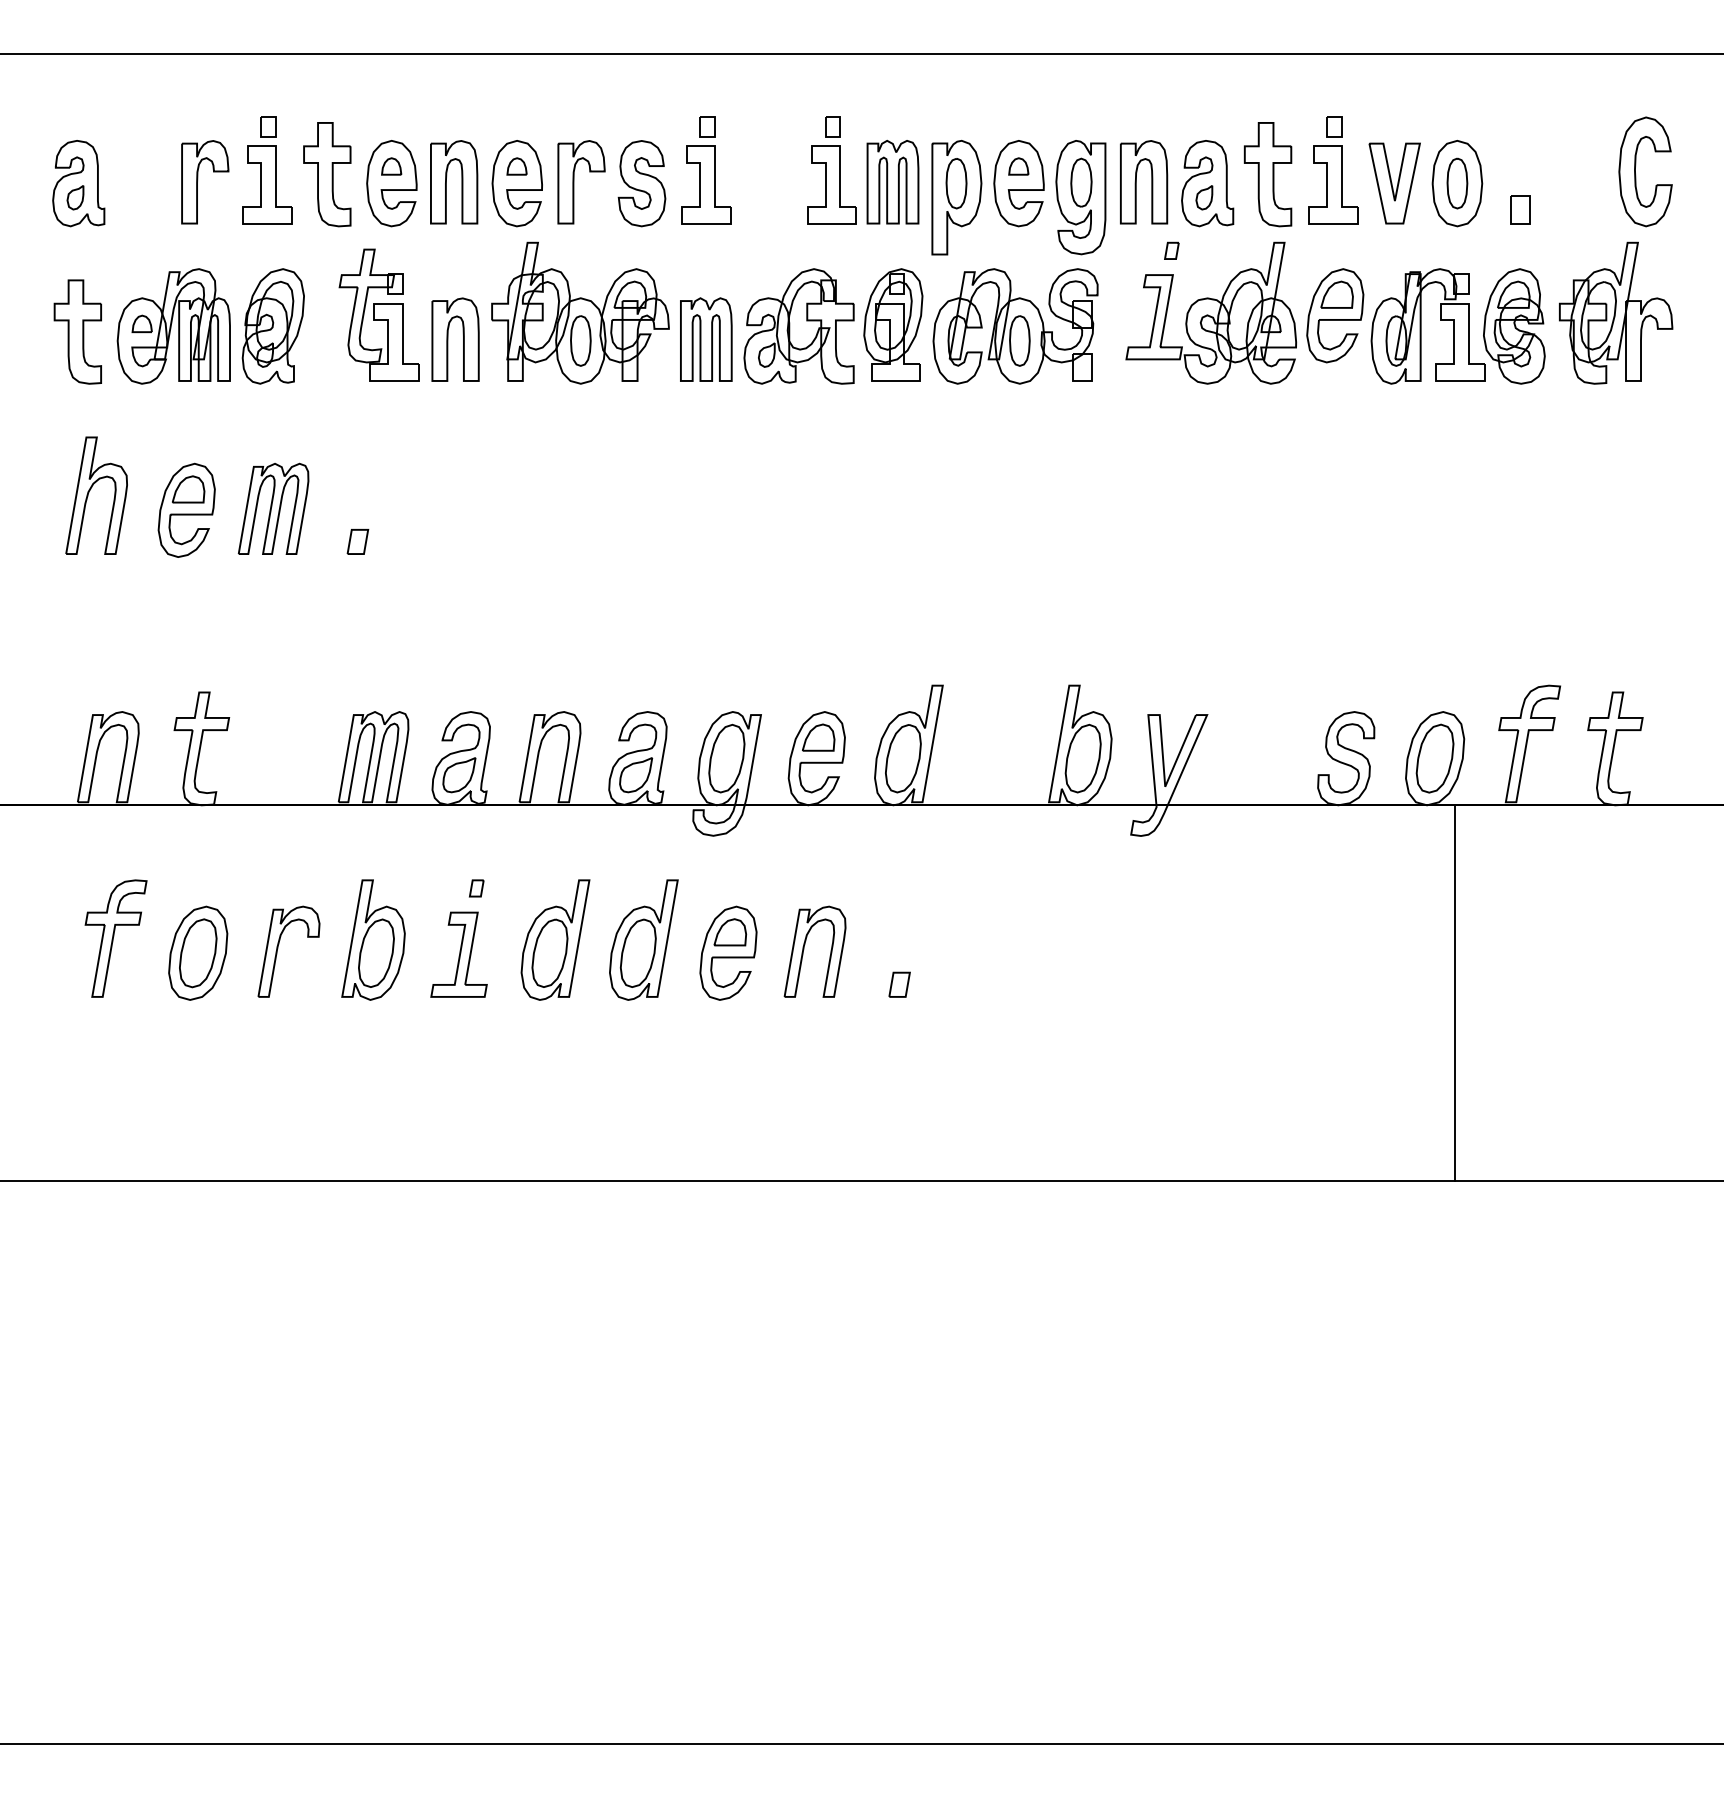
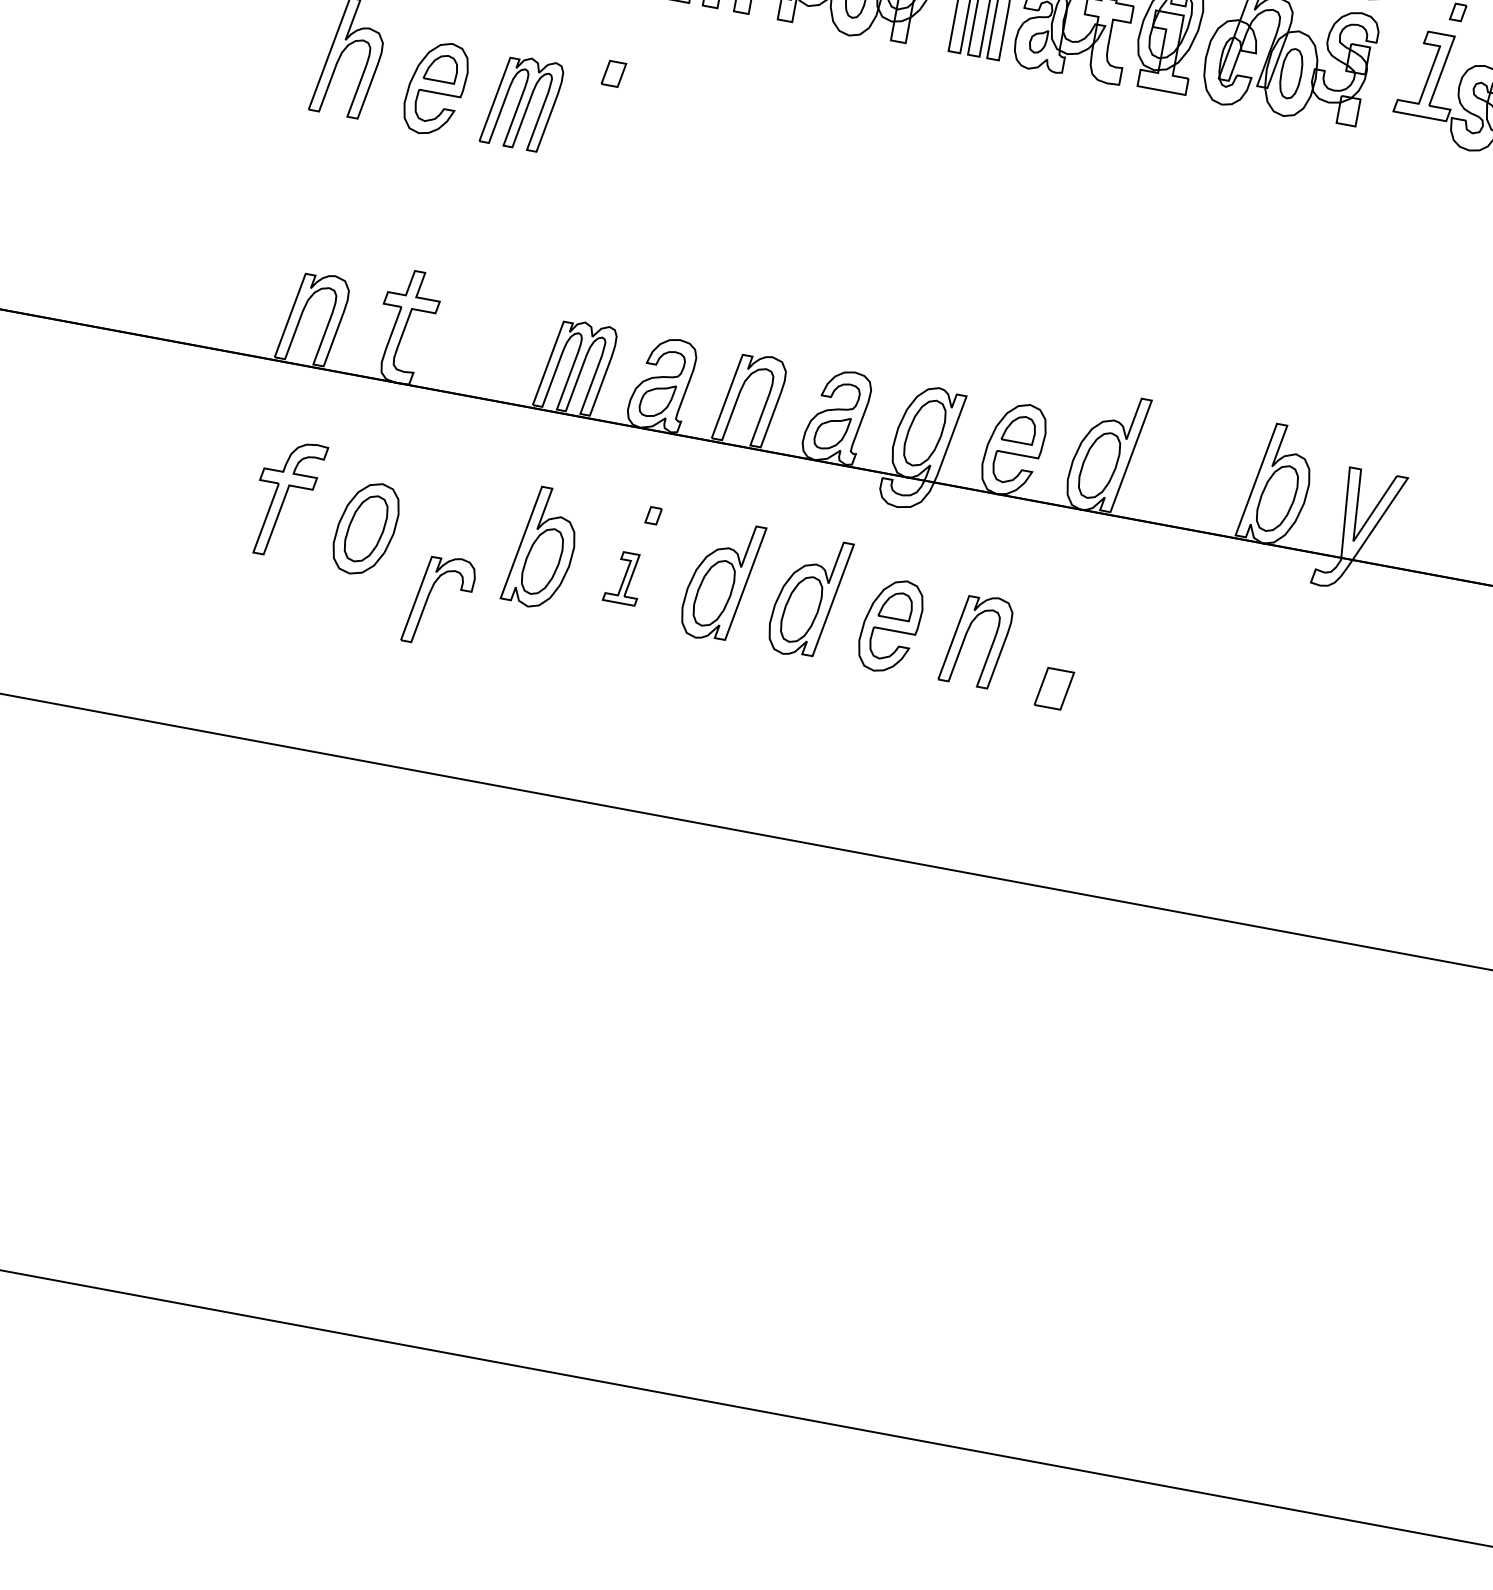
part: (357, 541) -> (613, 73), moved
part: (278, 948) -> (429, 596), moved
part: (458, 954) -> (623, 577), size x0.6
part: (899, 984) -> (1054, 688), size x1.6

